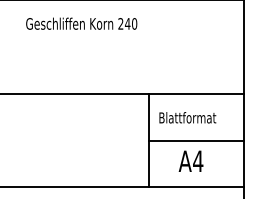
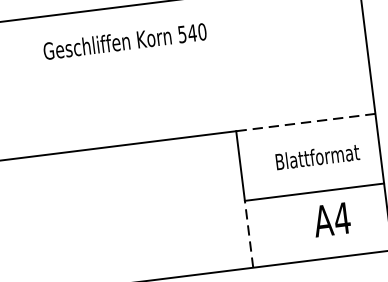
text: (120, 23) -> (181, 33), 240 -> 540
line: (196, 93) -> (305, 122), solid -> dashed
text: (187, 117) -> (317, 156), moved
text: (190, 160) -> (330, 218), moved
line: (149, 164) -> (249, 234), solid -> dashed

